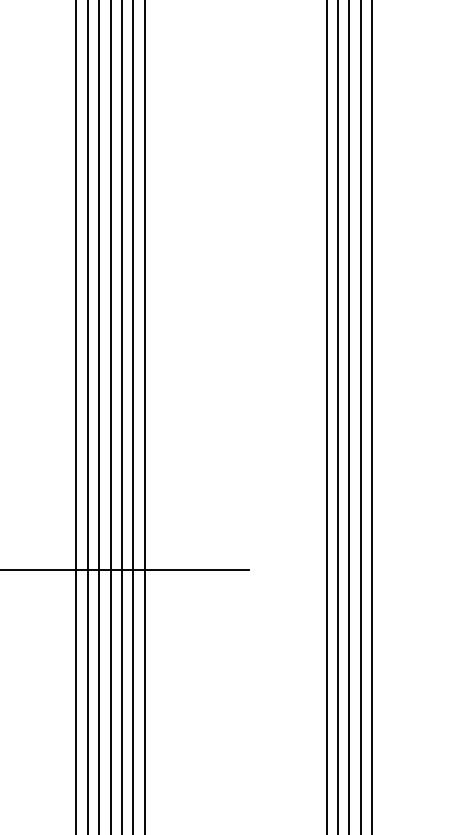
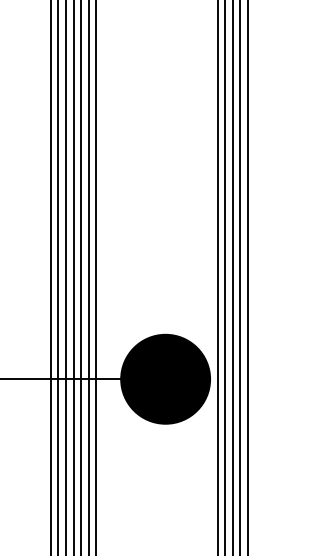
fill: (248, 568) -> (165, 378), added

